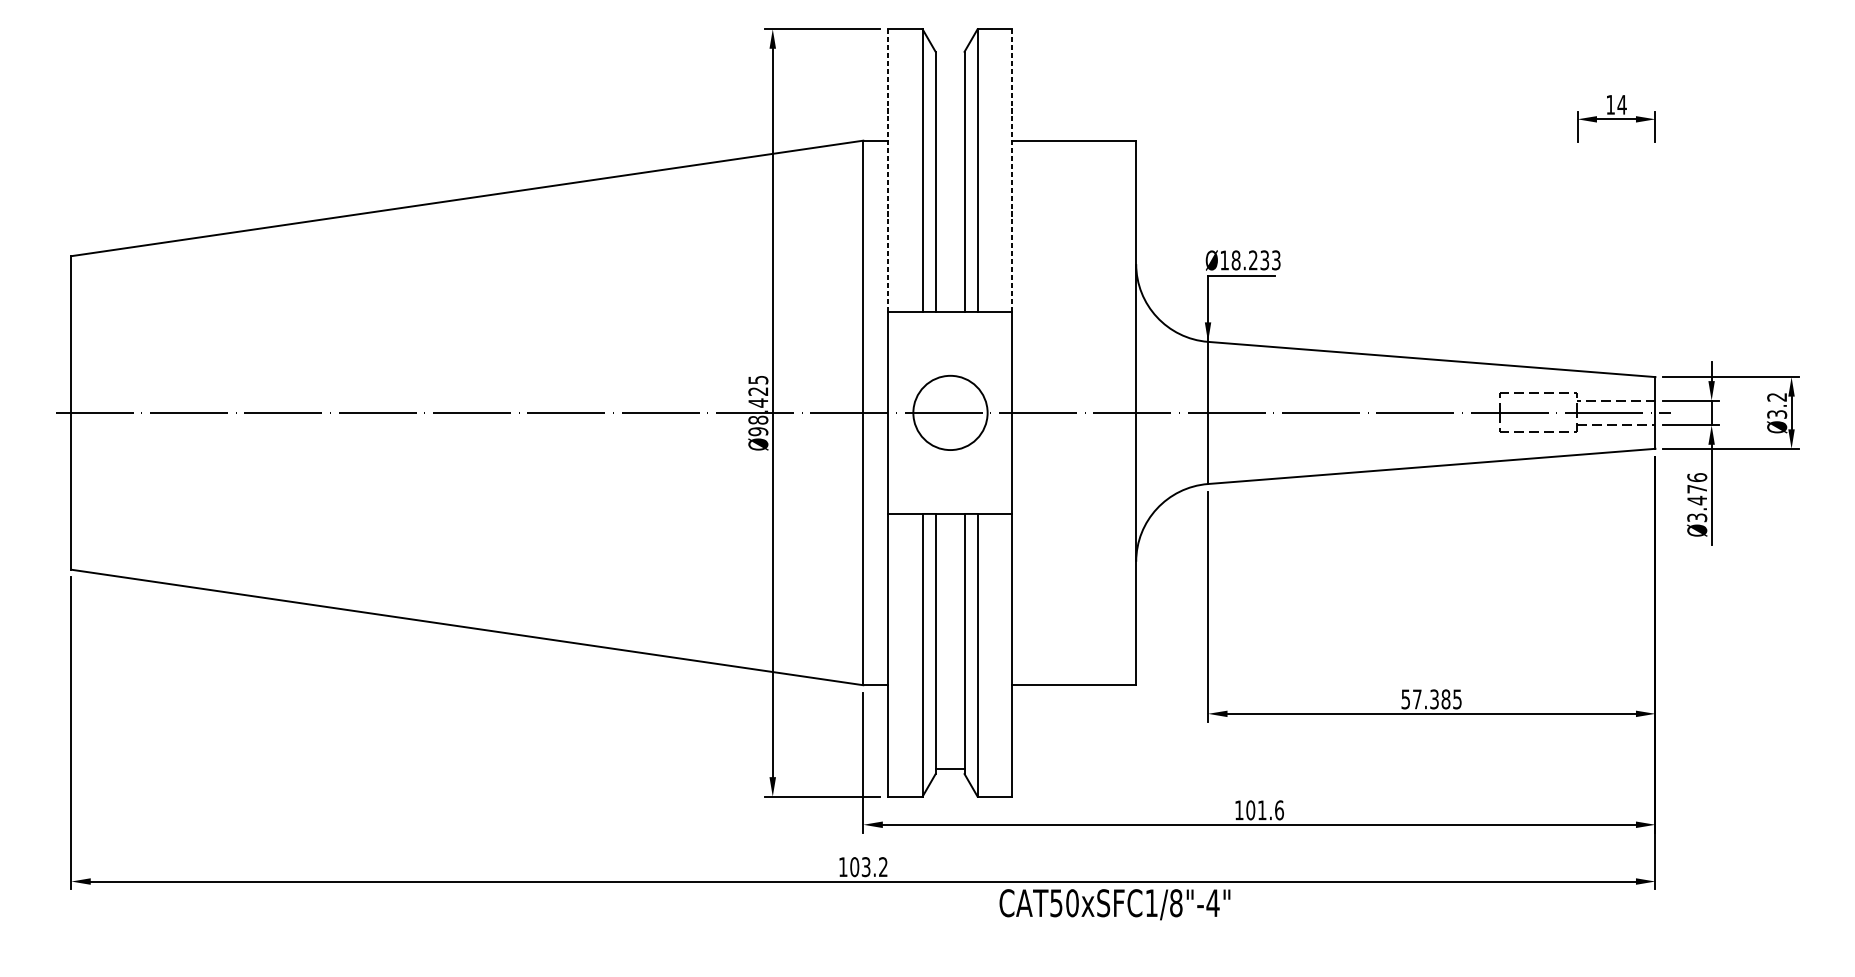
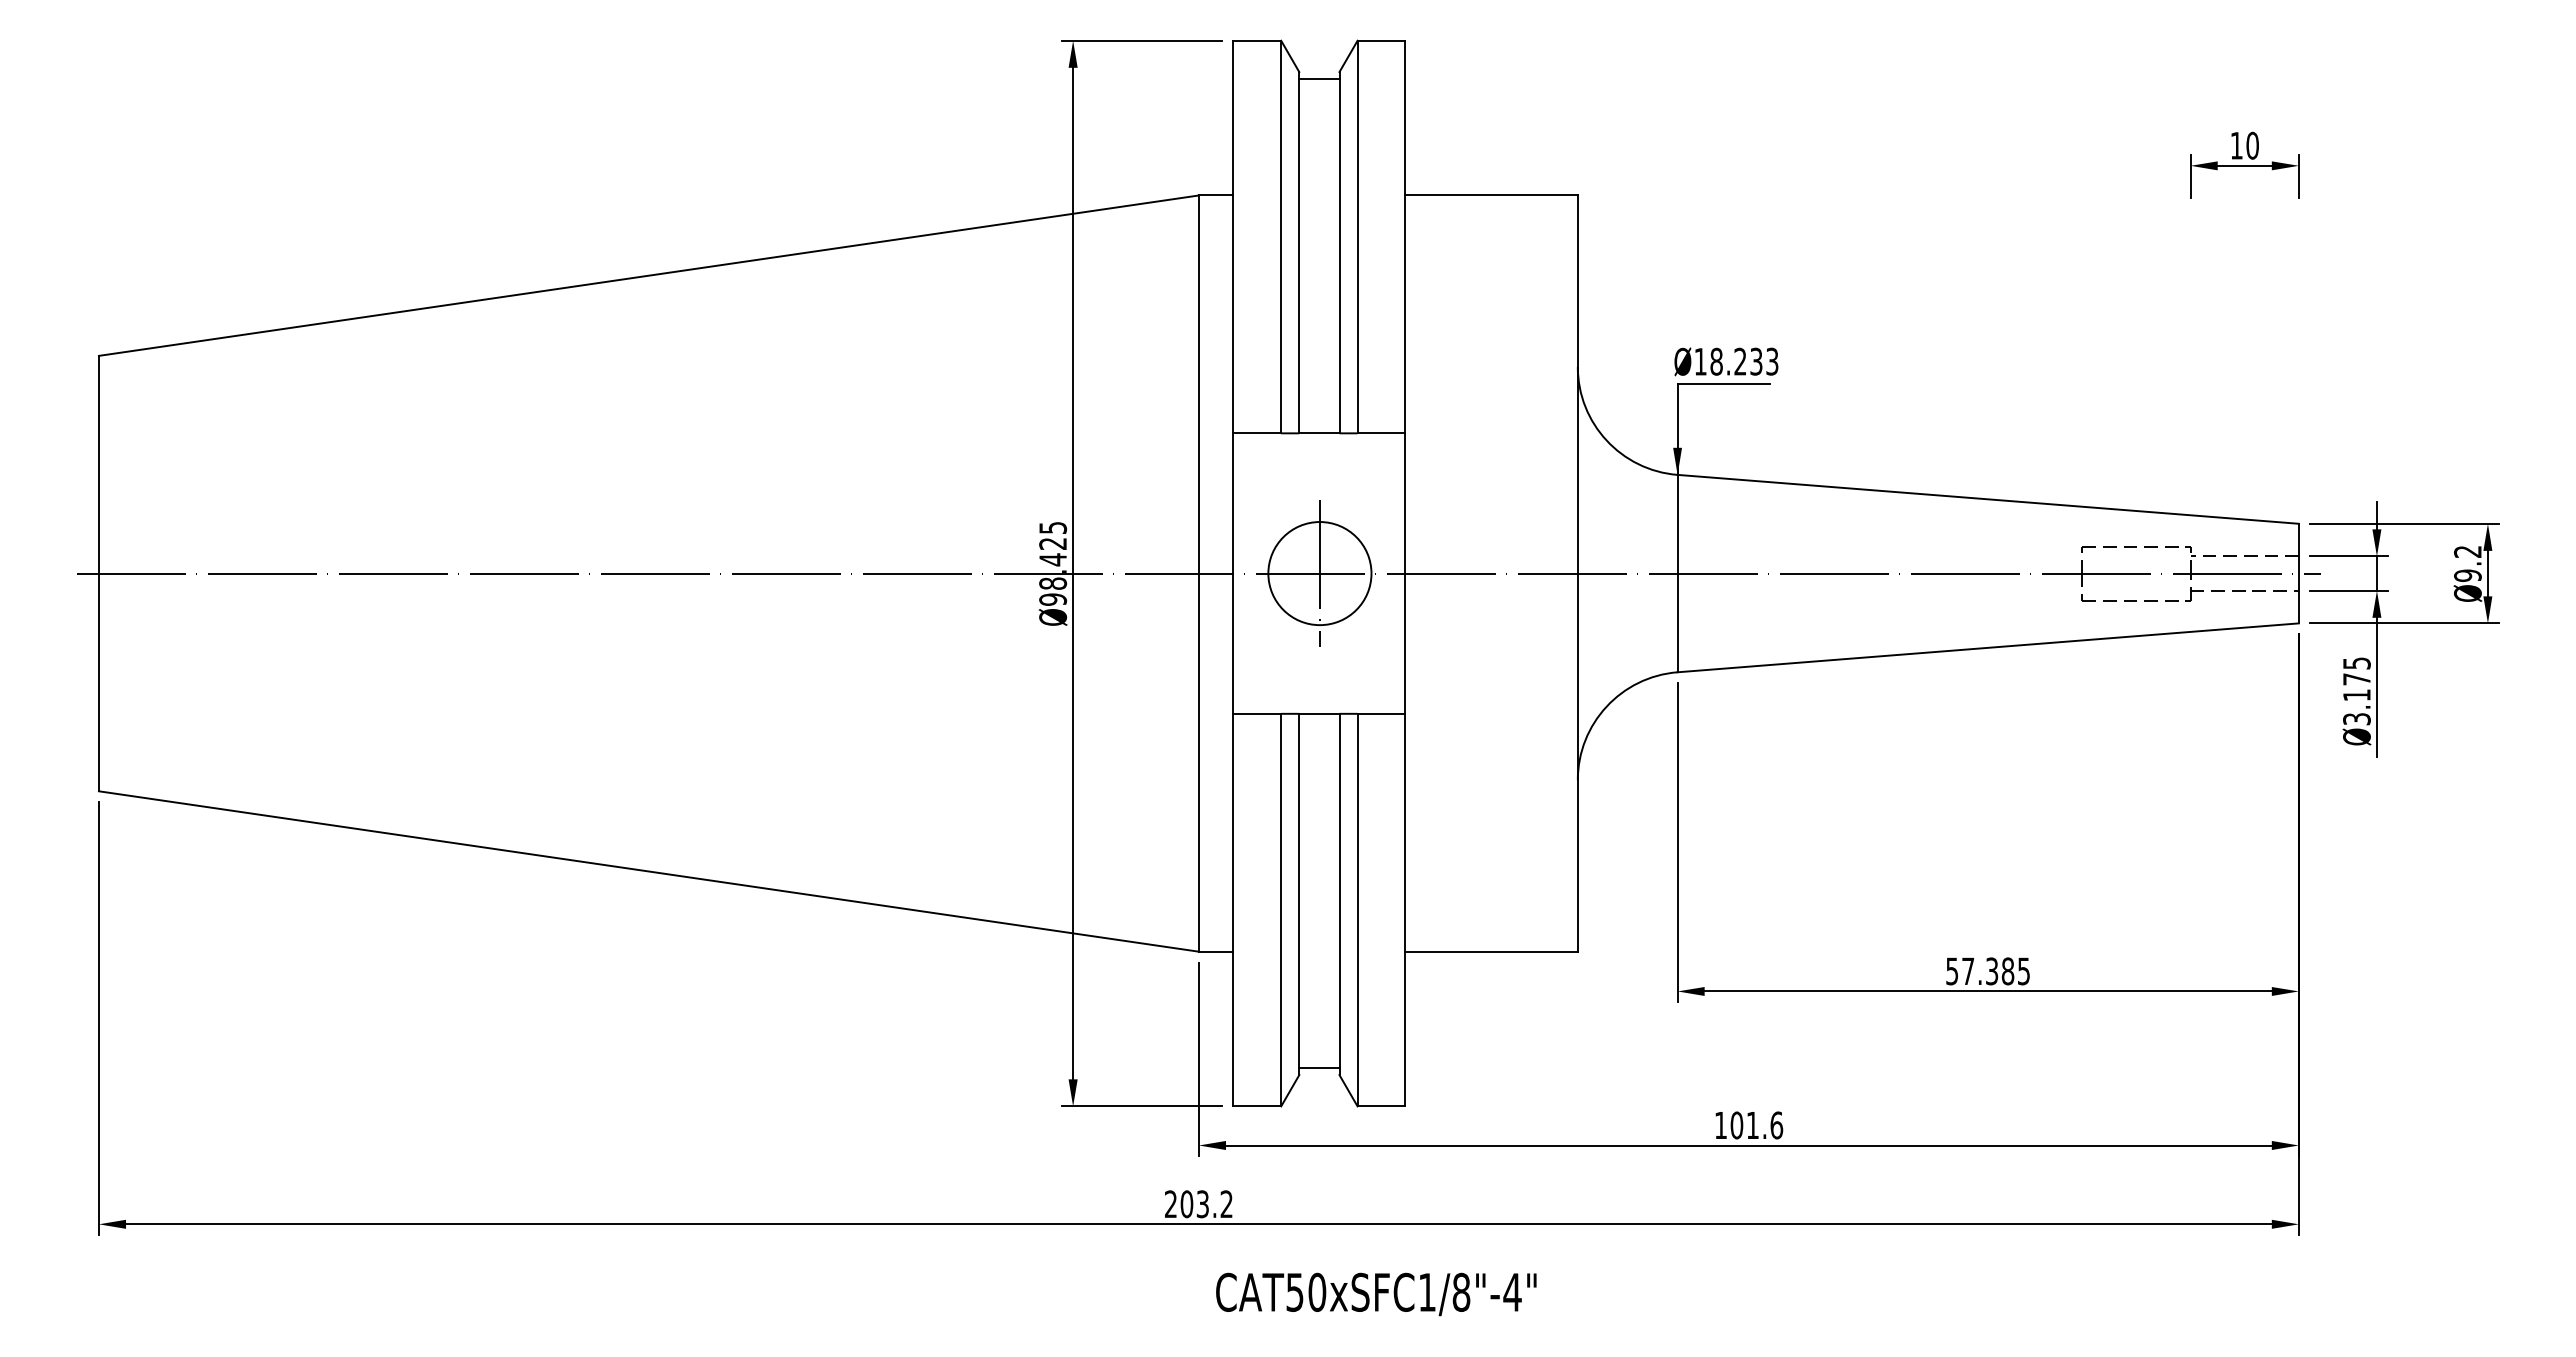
line: (950, 57) -> (1319, 79), added
text: (1622, 104) -> (2252, 145), 14 -> 10
line: (888, 170) -> (1233, 237), dashed -> solid
line: (1012, 170) -> (1405, 237), dashed -> solid
line: (950, 412) -> (1319, 573), added
text: (1776, 414) -> (2467, 575), Ø3.2 -> Ø9.2
text: (1696, 489) -> (2356, 679), Ø3.476 -> Ø3.175
text: (842, 866) -> (1170, 1203), 103.2 -> 203.2
text: (1115, 904) -> (1376, 1294), moved

